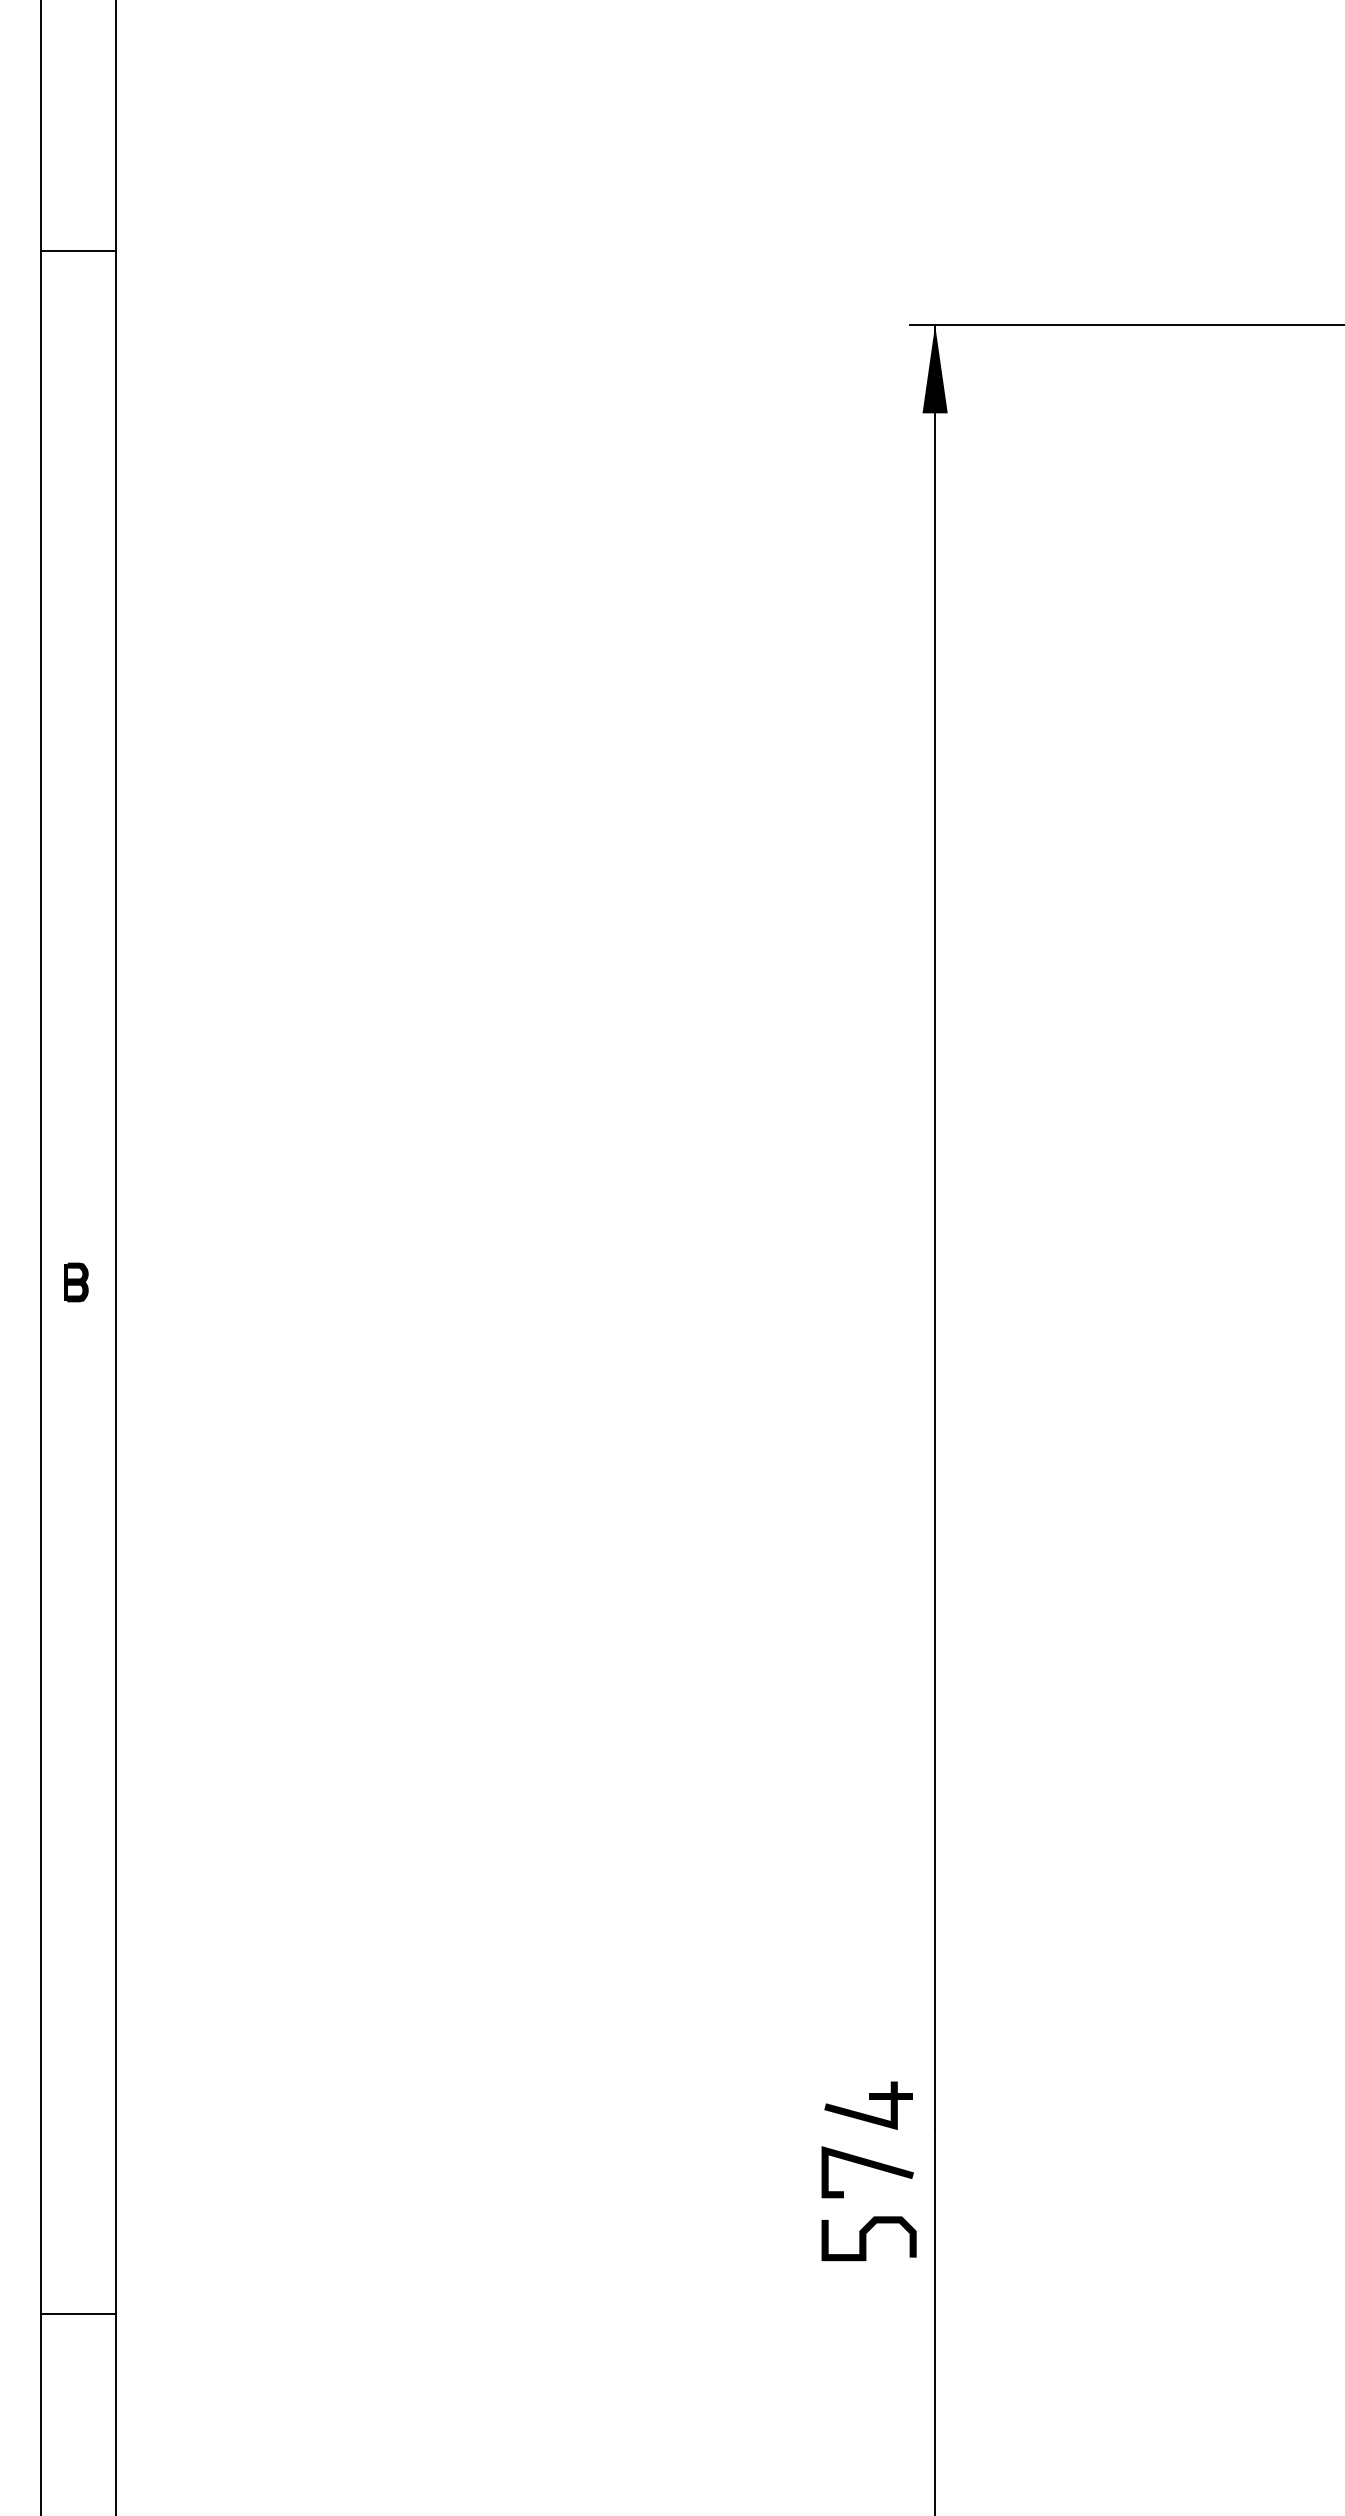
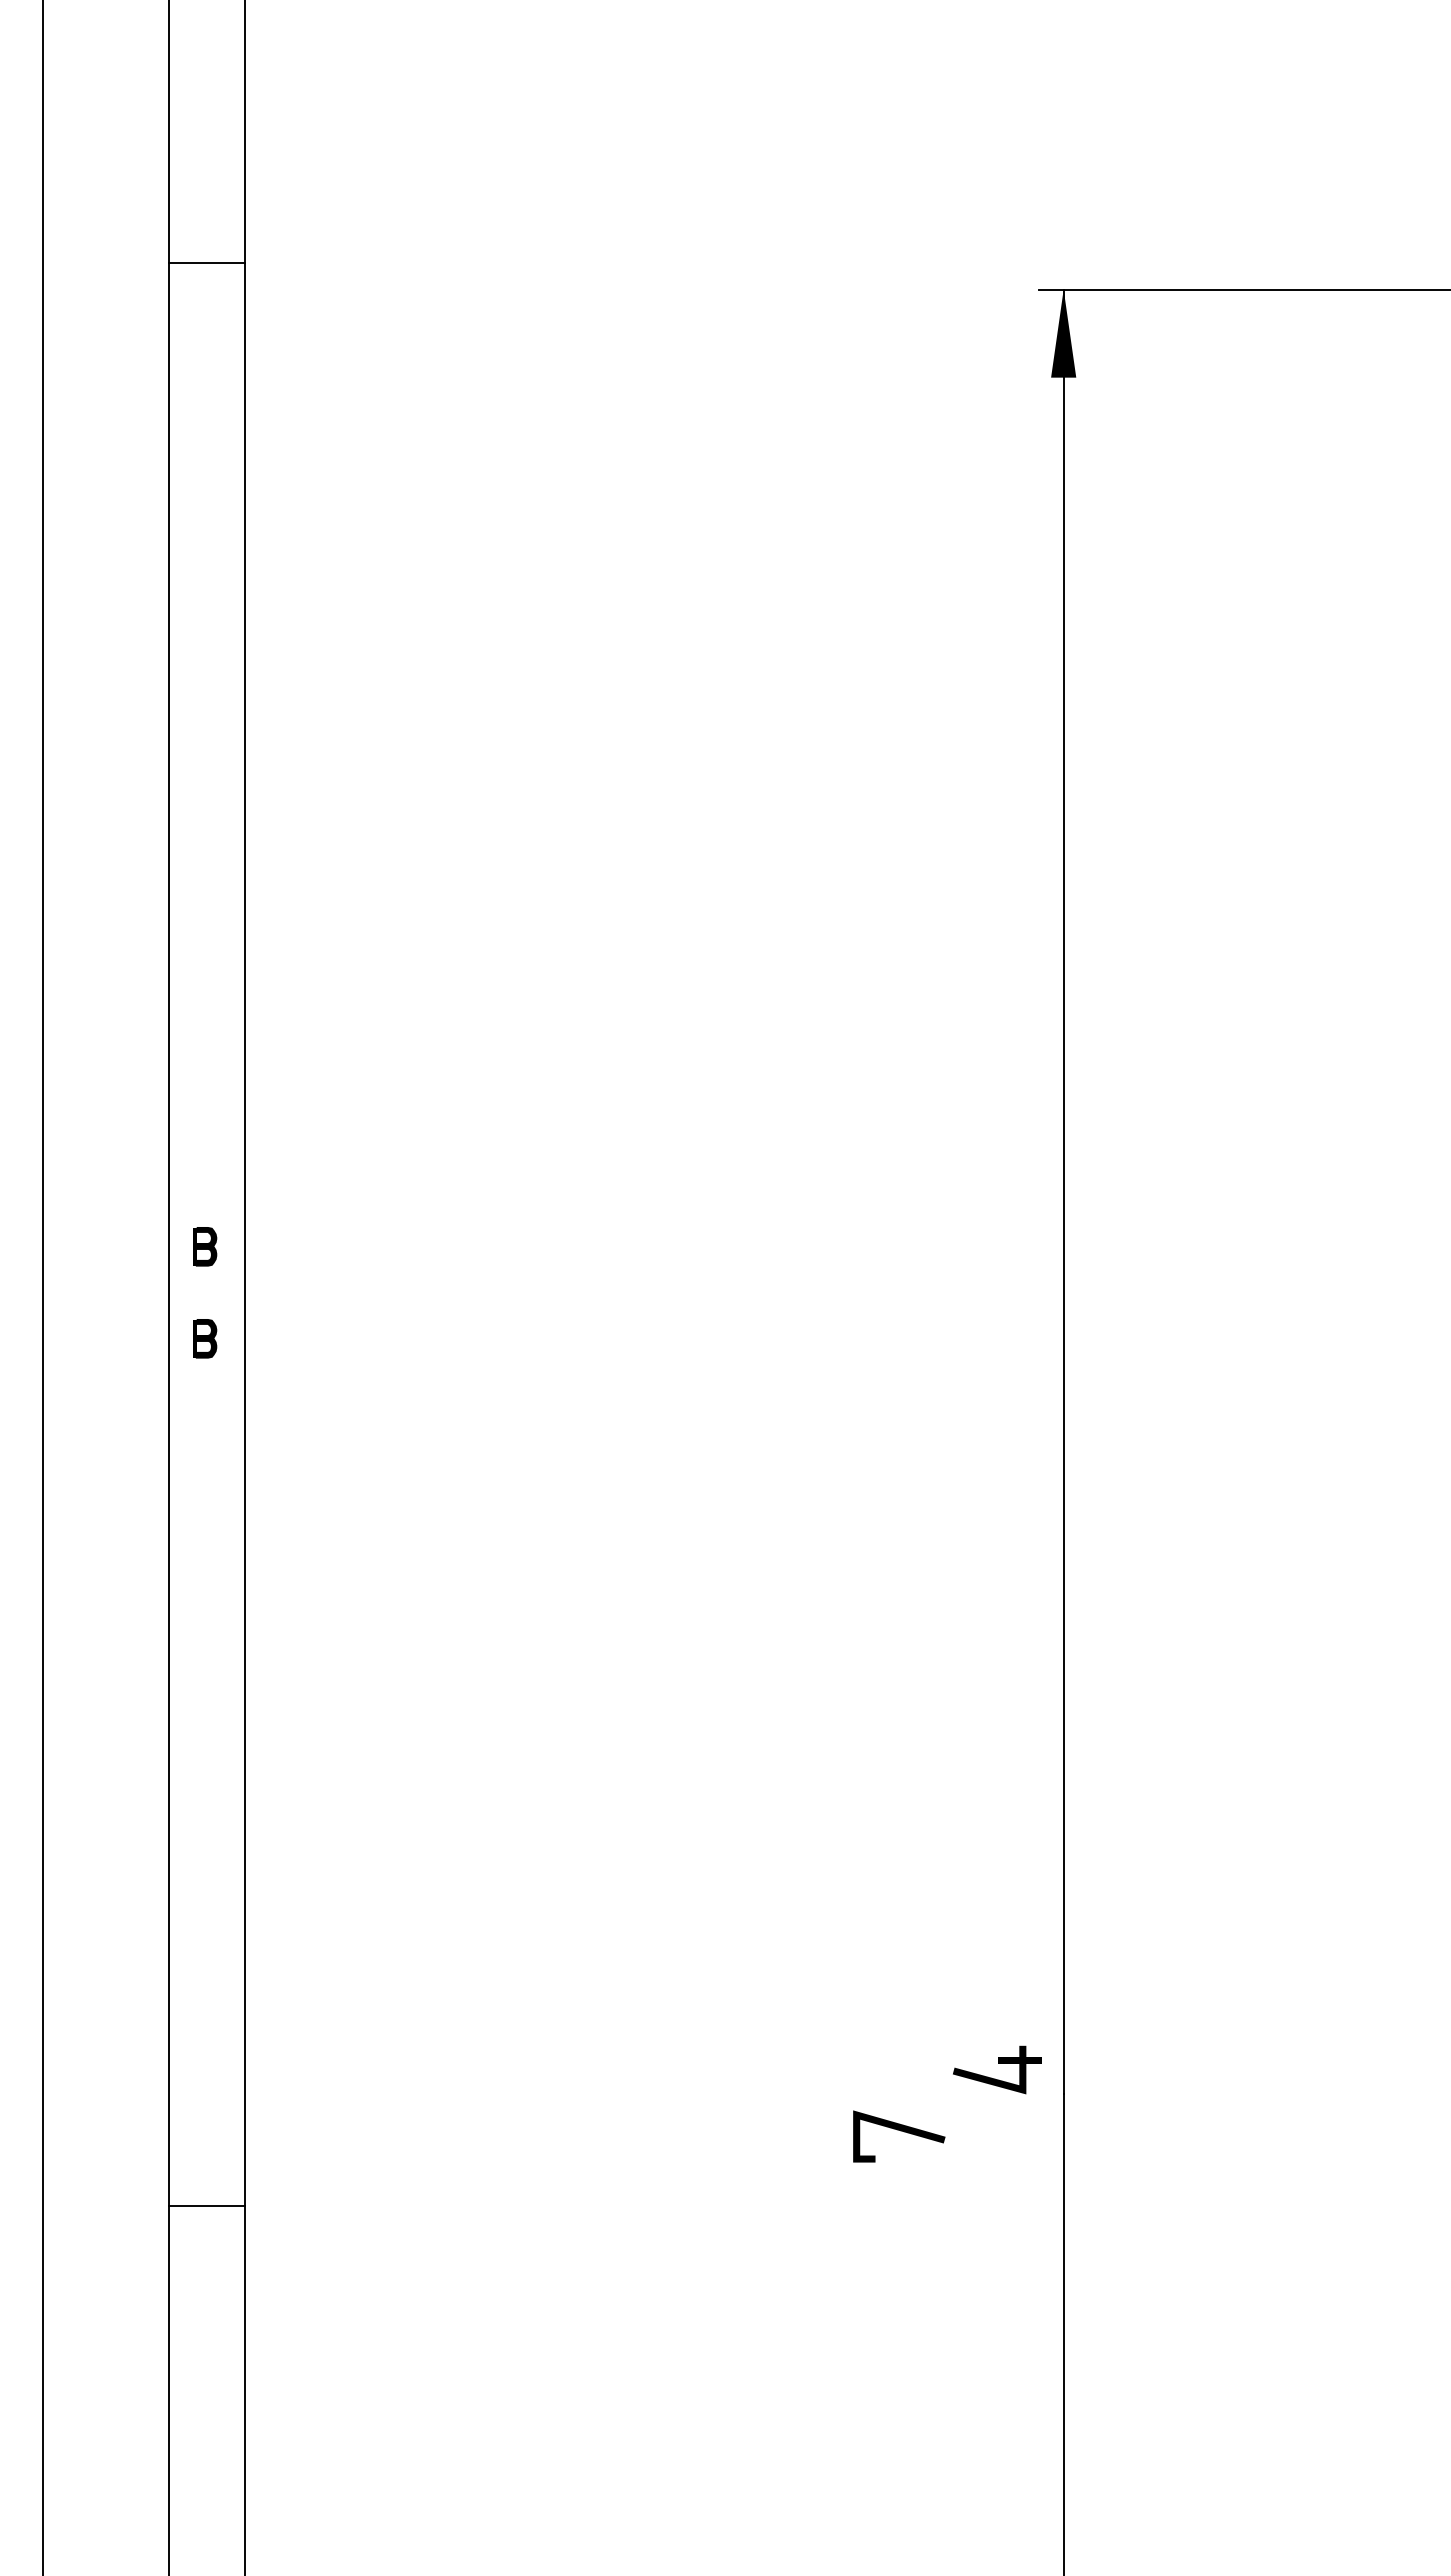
line: (77, 251) -> (206, 263), moved
part: (76, 1374) -> (205, 1338), added
line: (868, 2167) -> (900, 2131), moved
curve: (865, 2238) -> (994, 2202), removed
line: (77, 2314) -> (206, 2206), moved

